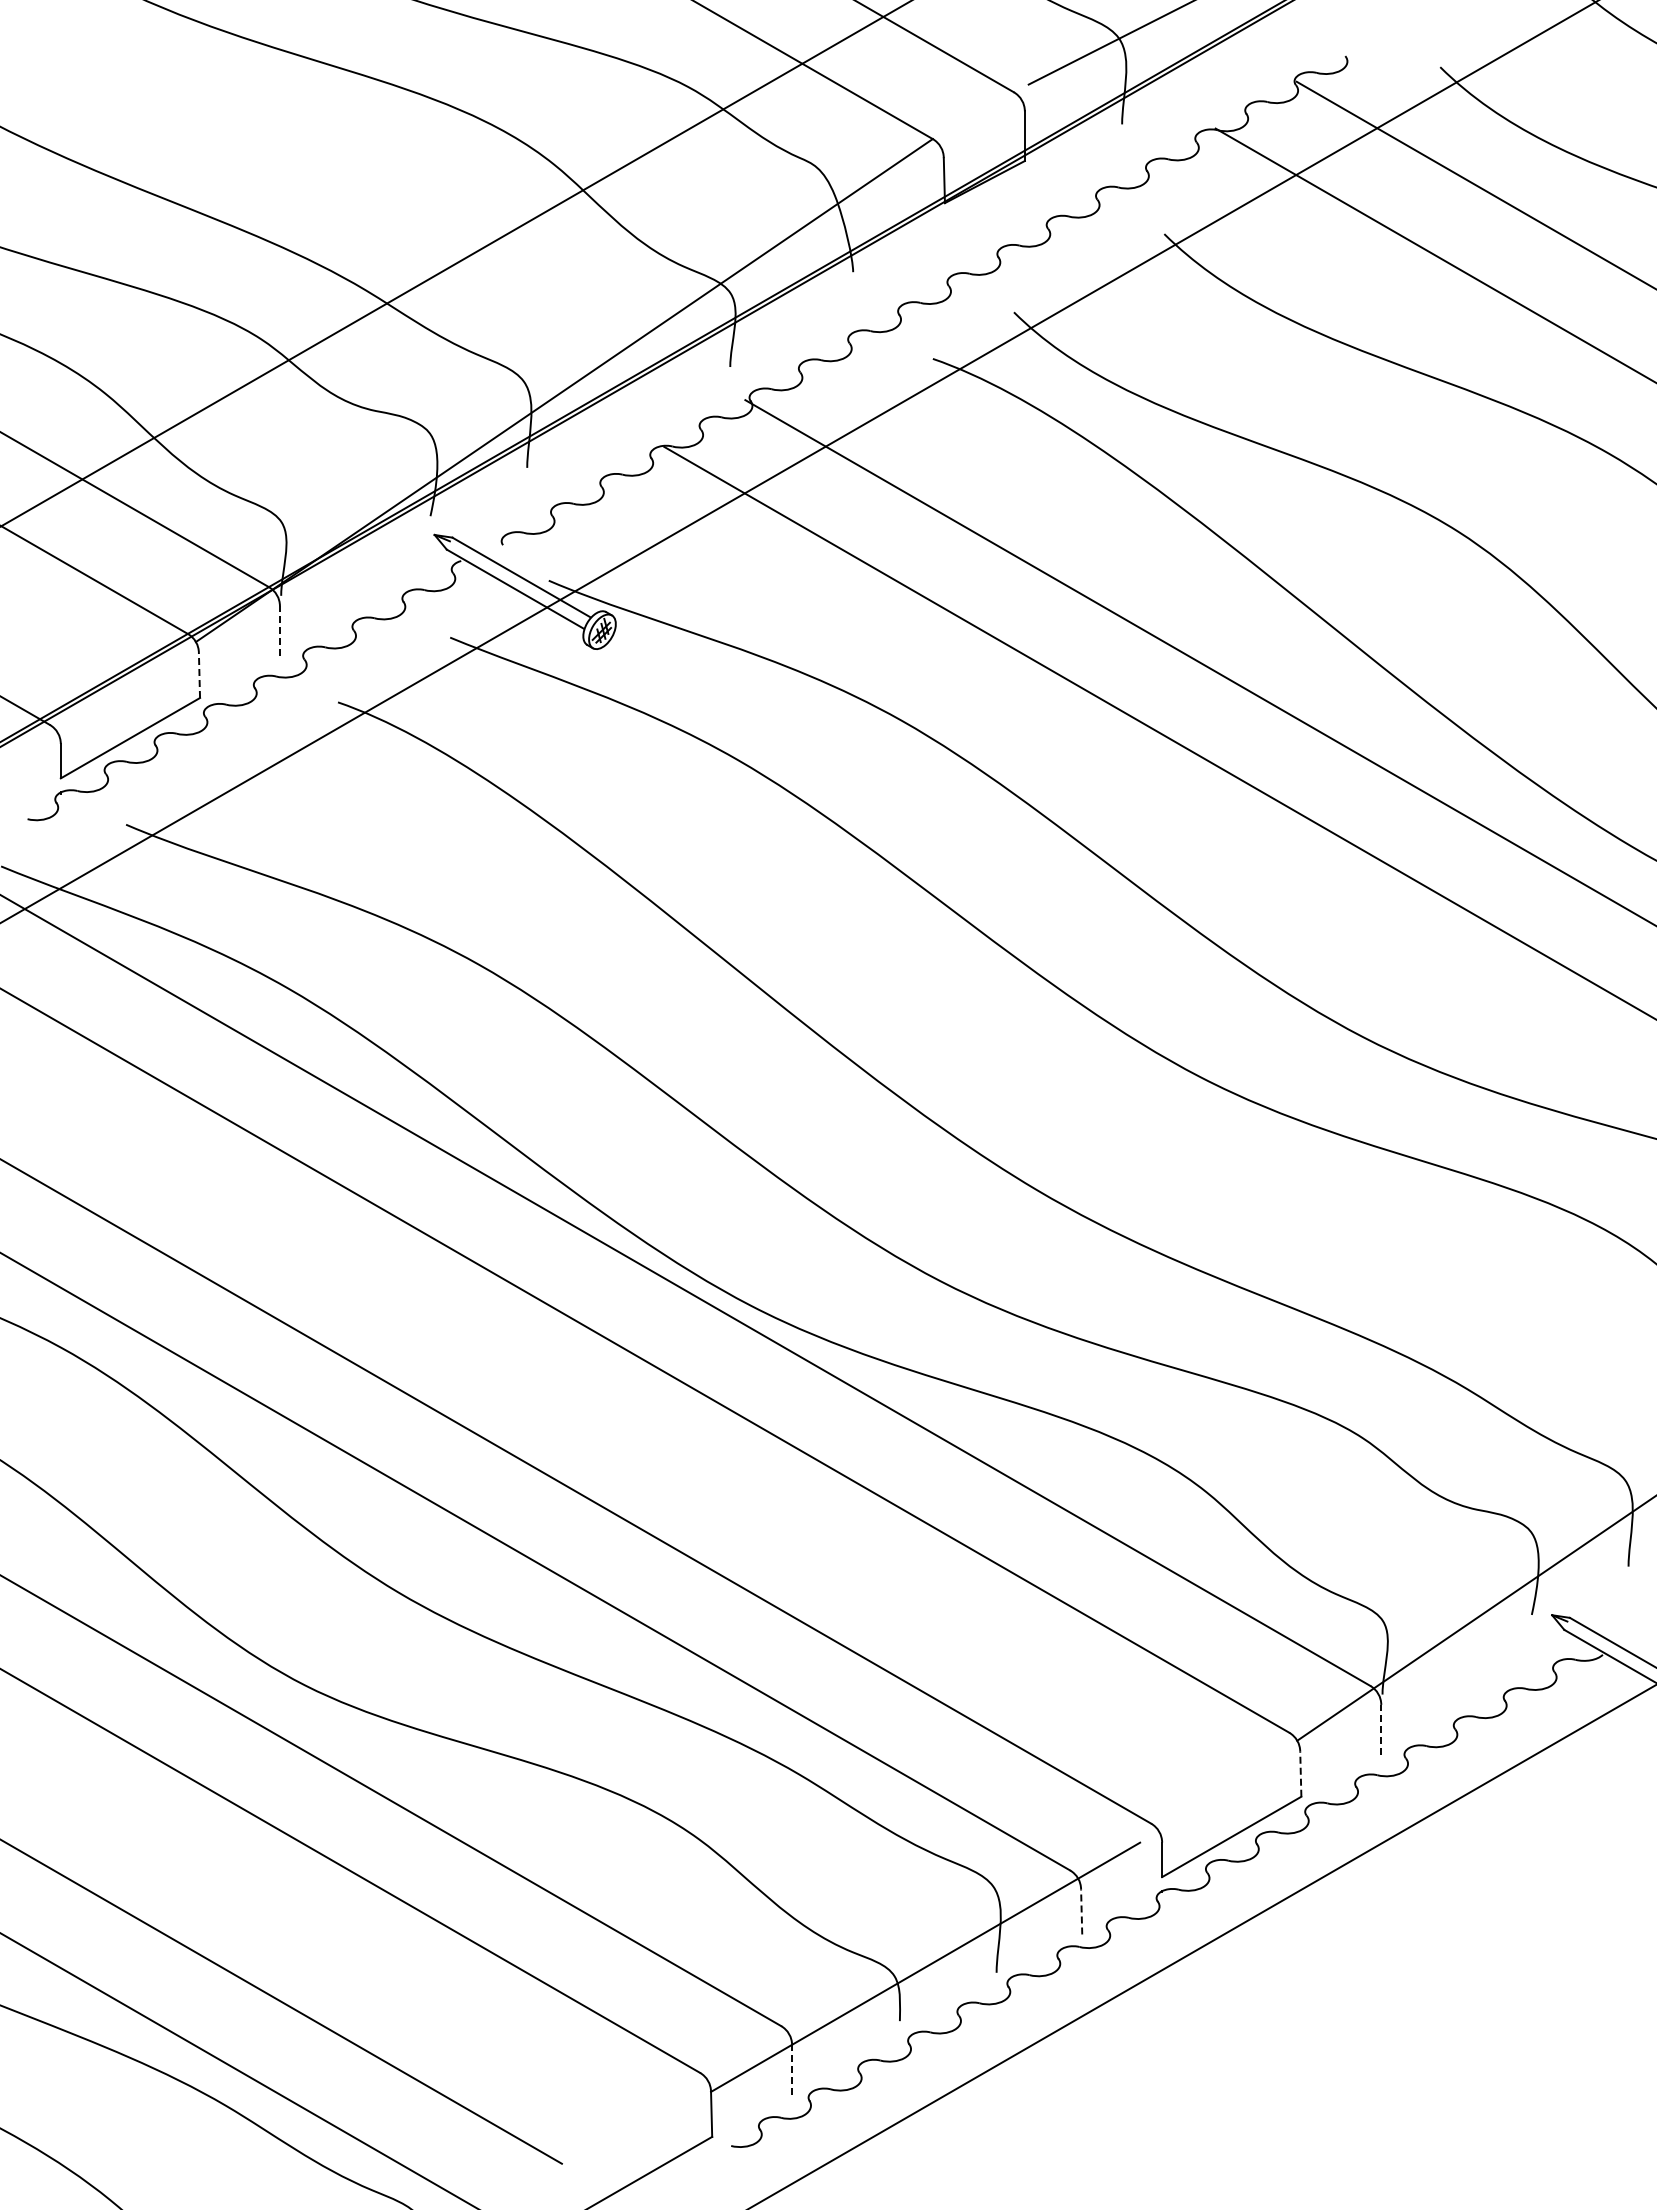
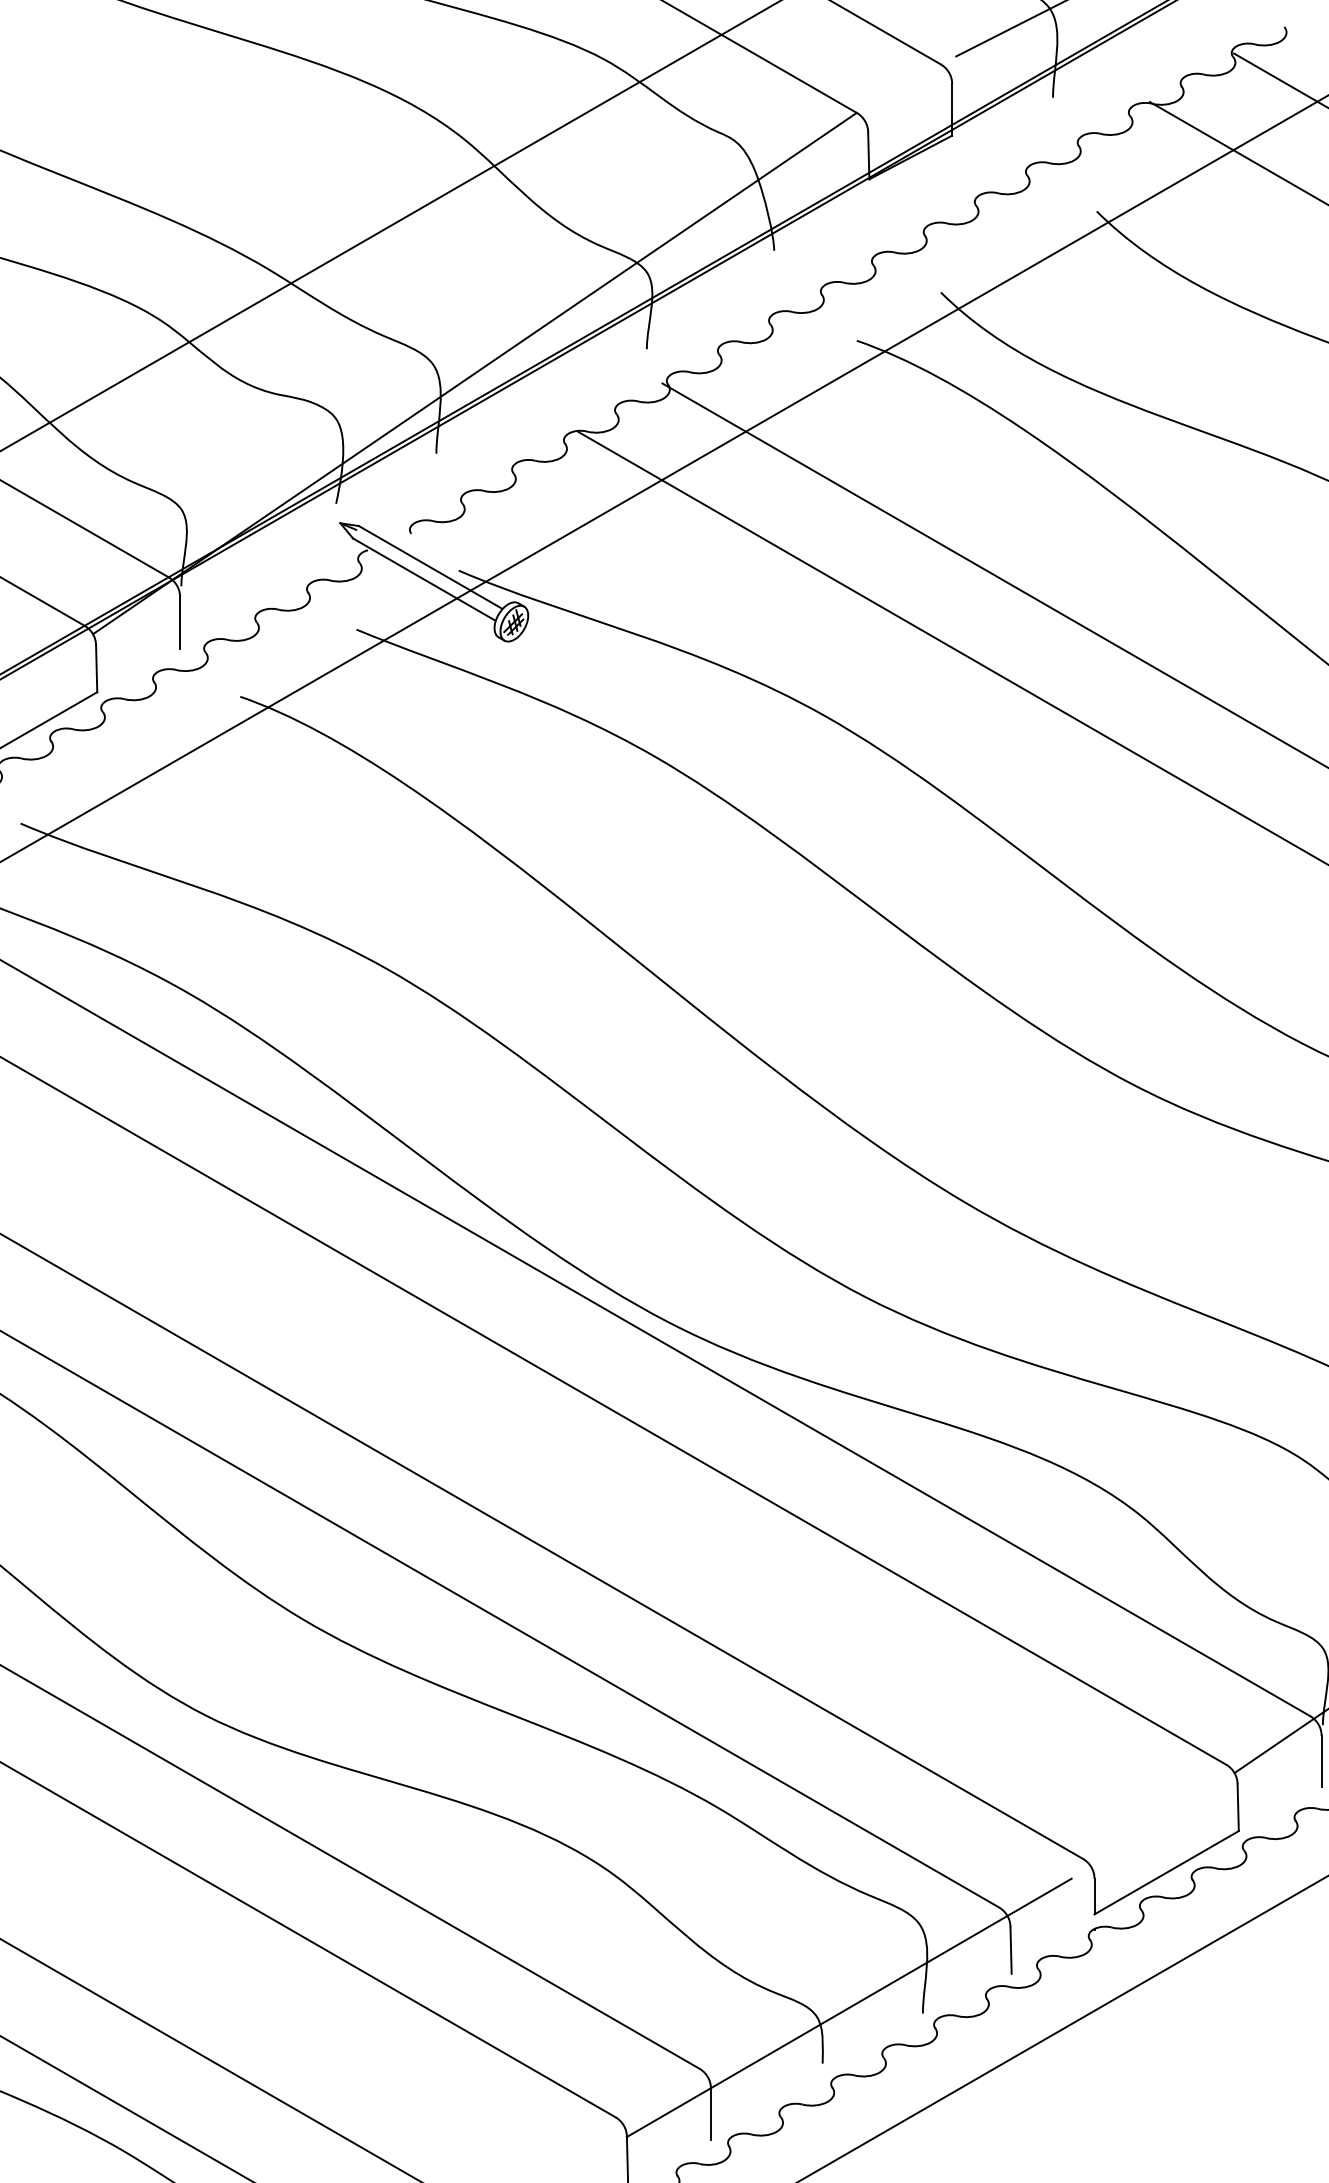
line: (279, 631) -> (179, 623), dashed -> solid
line: (199, 675) -> (96, 668), dashed -> solid
line: (1381, 1729) -> (1321, 1761), dashed -> solid
line: (1300, 1774) -> (1237, 1808), dashed -> solid
line: (1081, 1911) -> (1010, 1950), dashed -> solid
line: (792, 2069) -> (711, 2113), dashed -> solid

